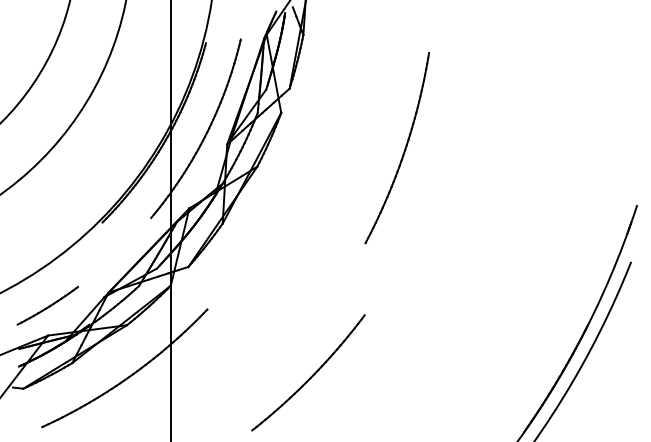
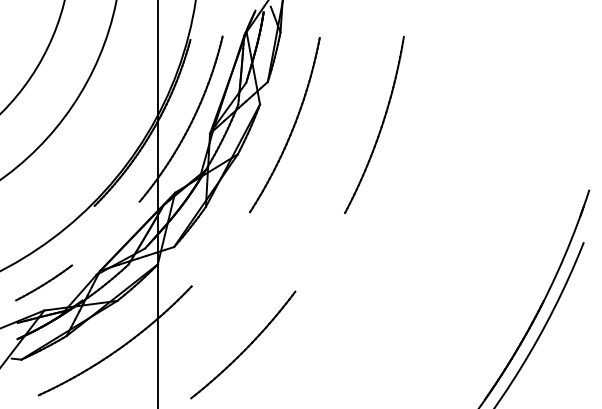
part: (315, 139) -> (291, 129), added
part: (403, 149) -> (380, 126), moved
part: (308, 372) -> (243, 344), moved

